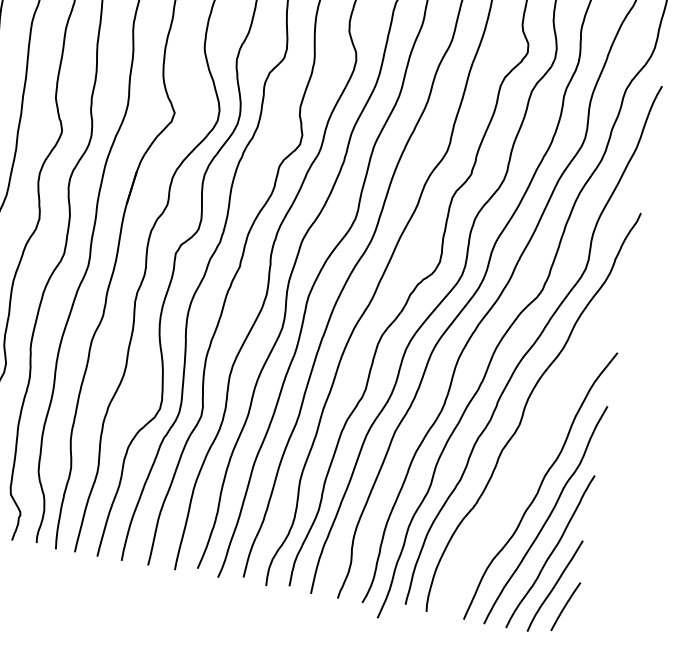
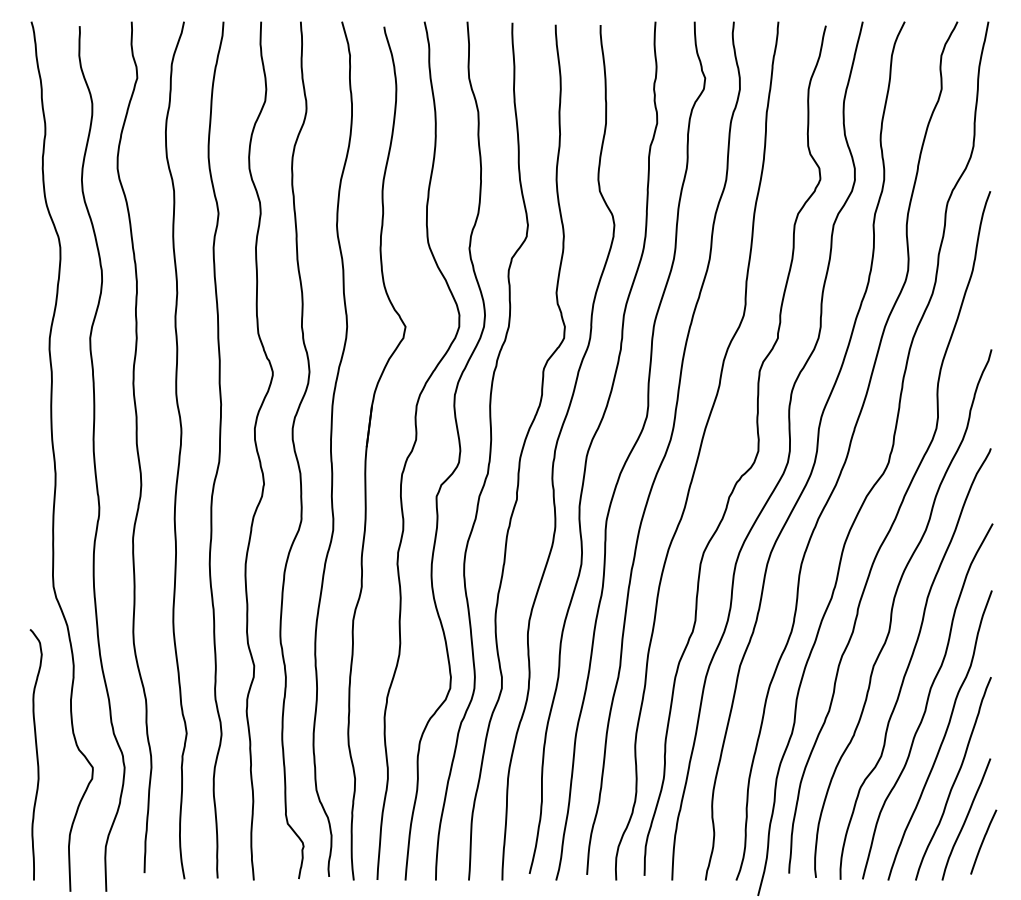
curve: (533, 451) -> (911, 661), added

